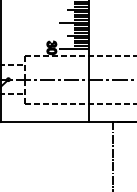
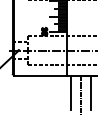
line: (96, 150) -> (71, 92), added
line: (130, 150) -> (91, 92), added

